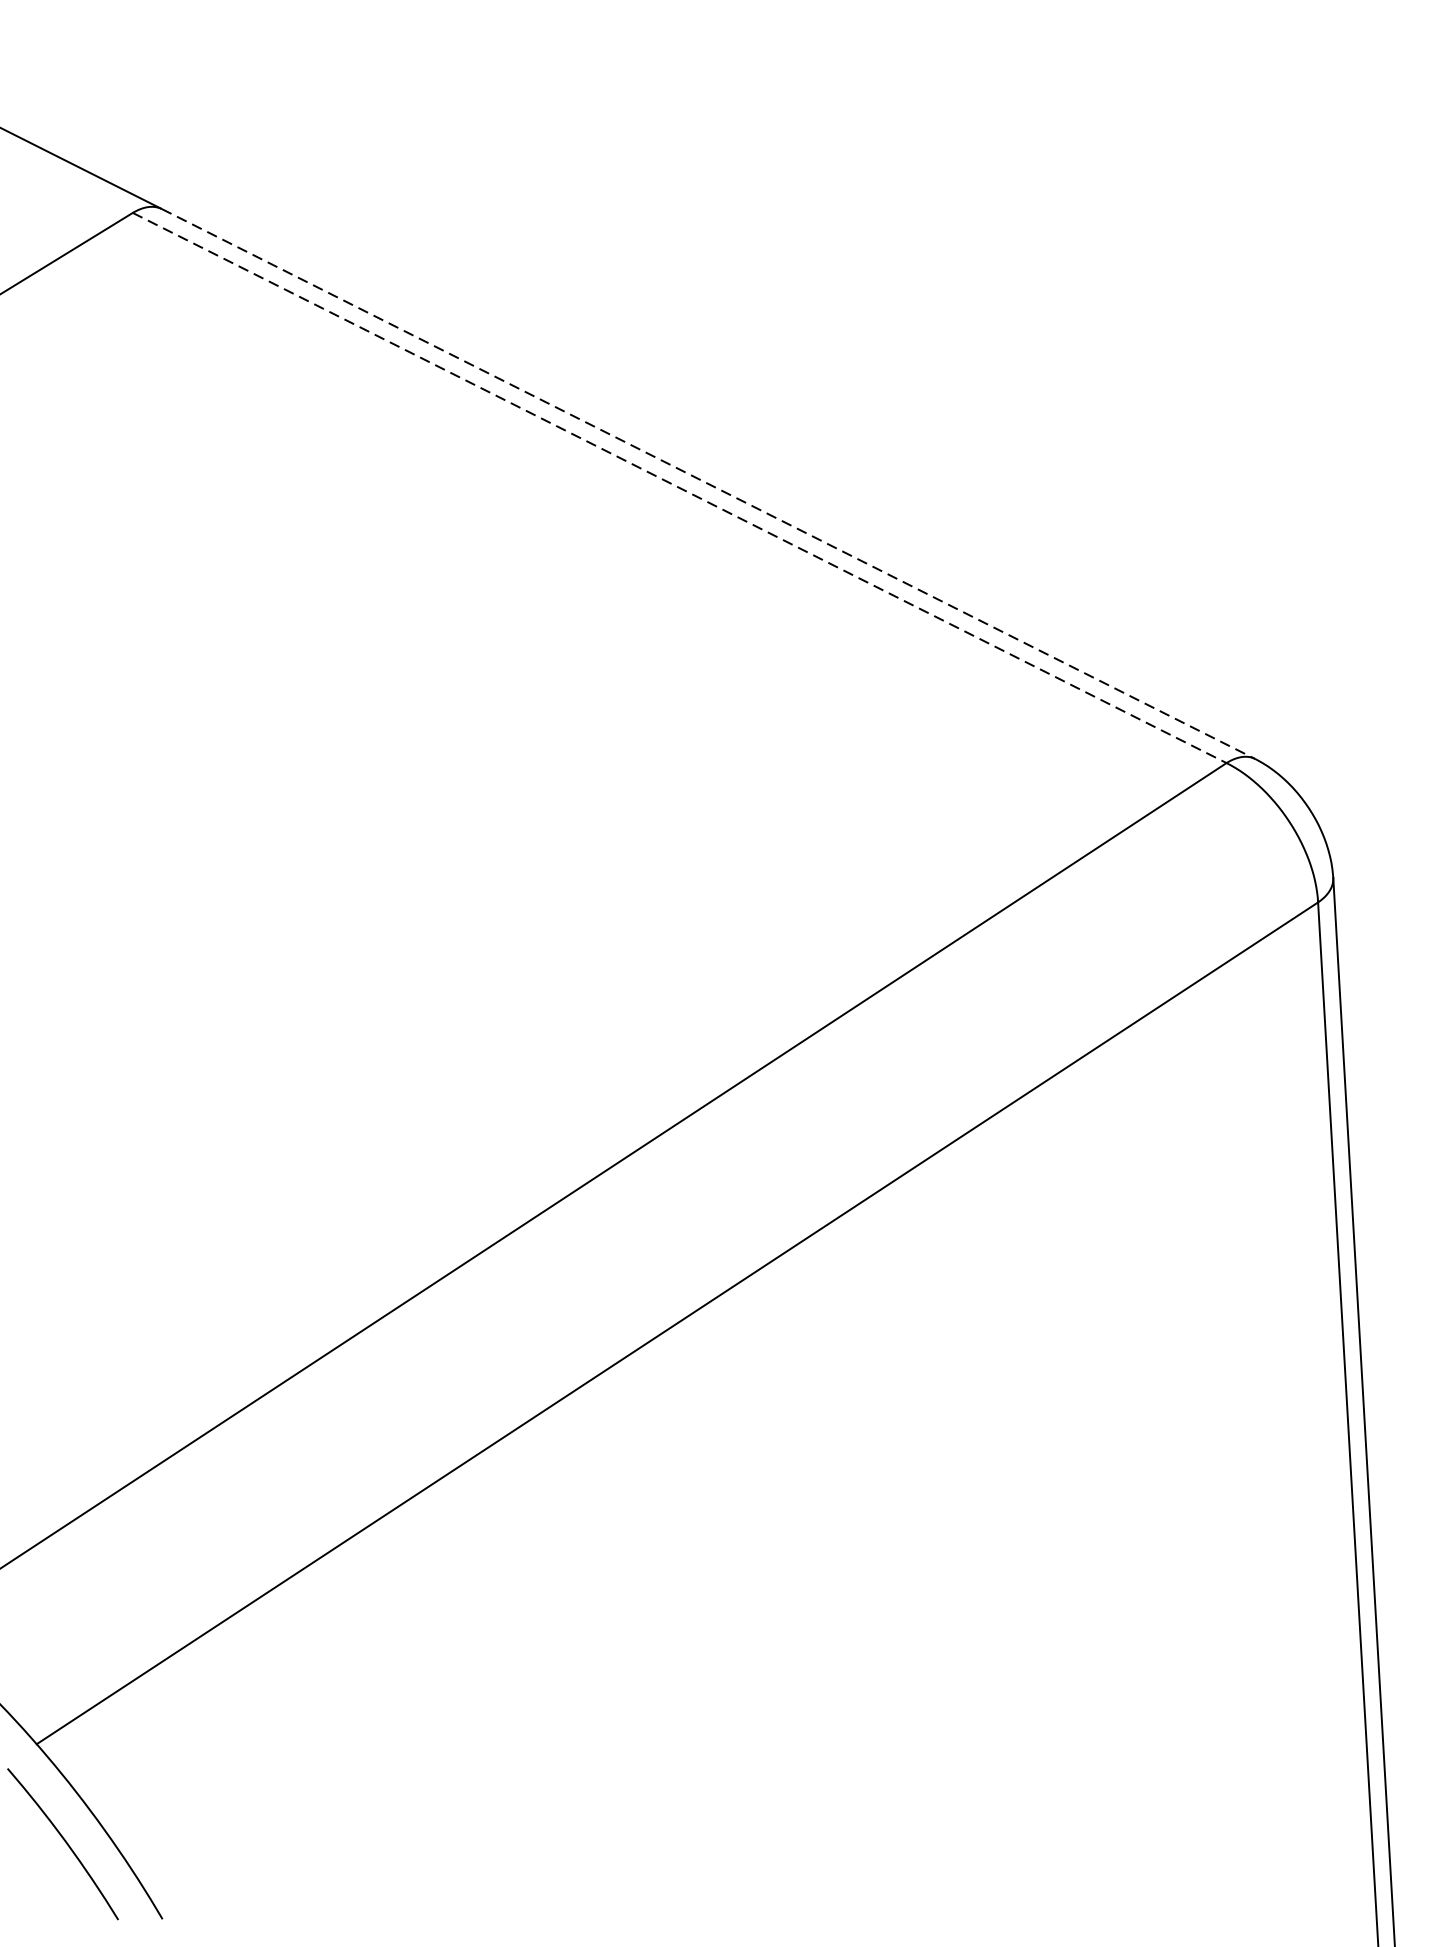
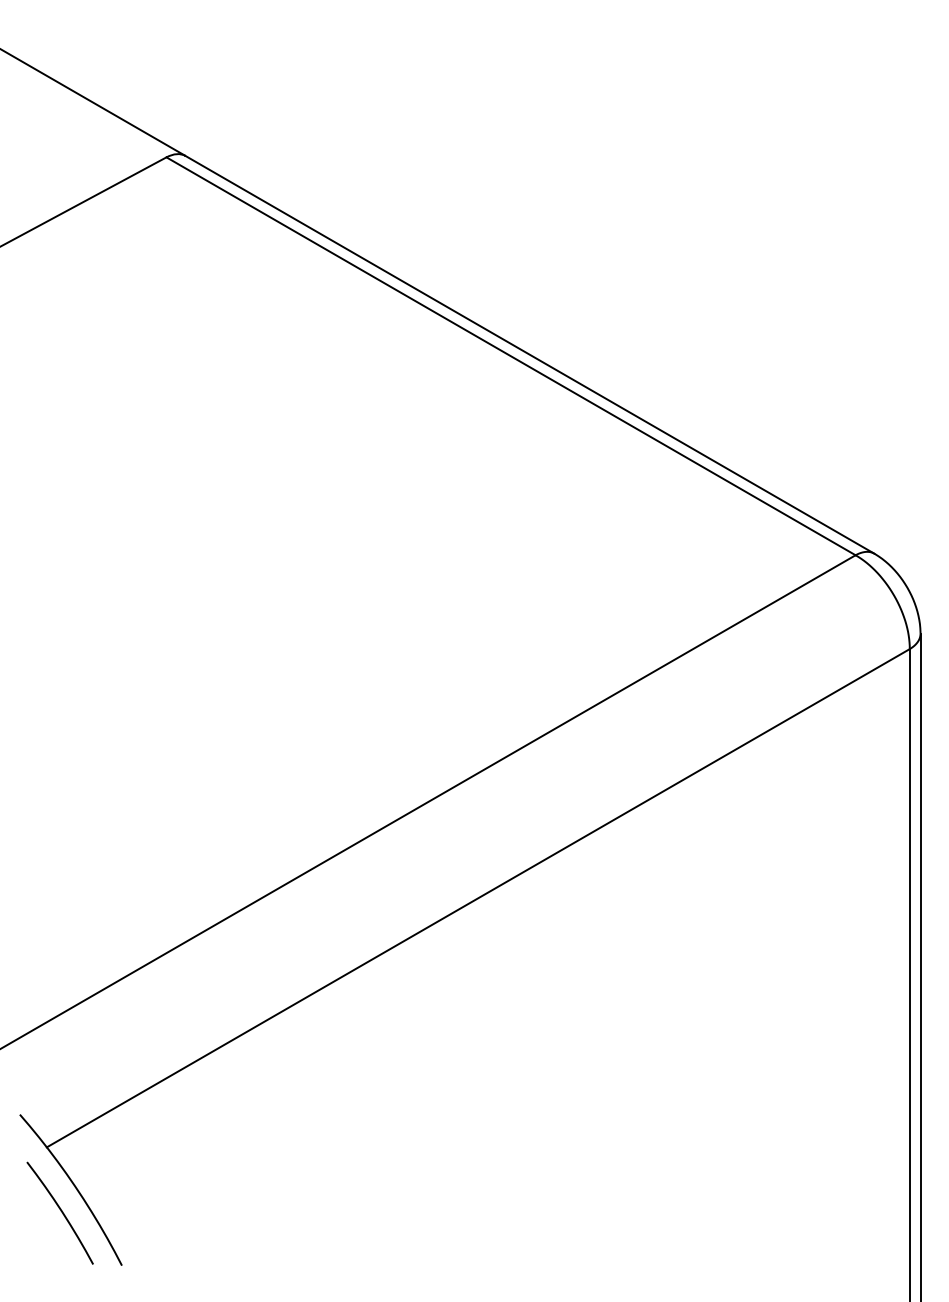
line: (707, 483) -> (529, 354), dashed -> solid
line: (680, 488) -> (511, 356), dashed -> solid

